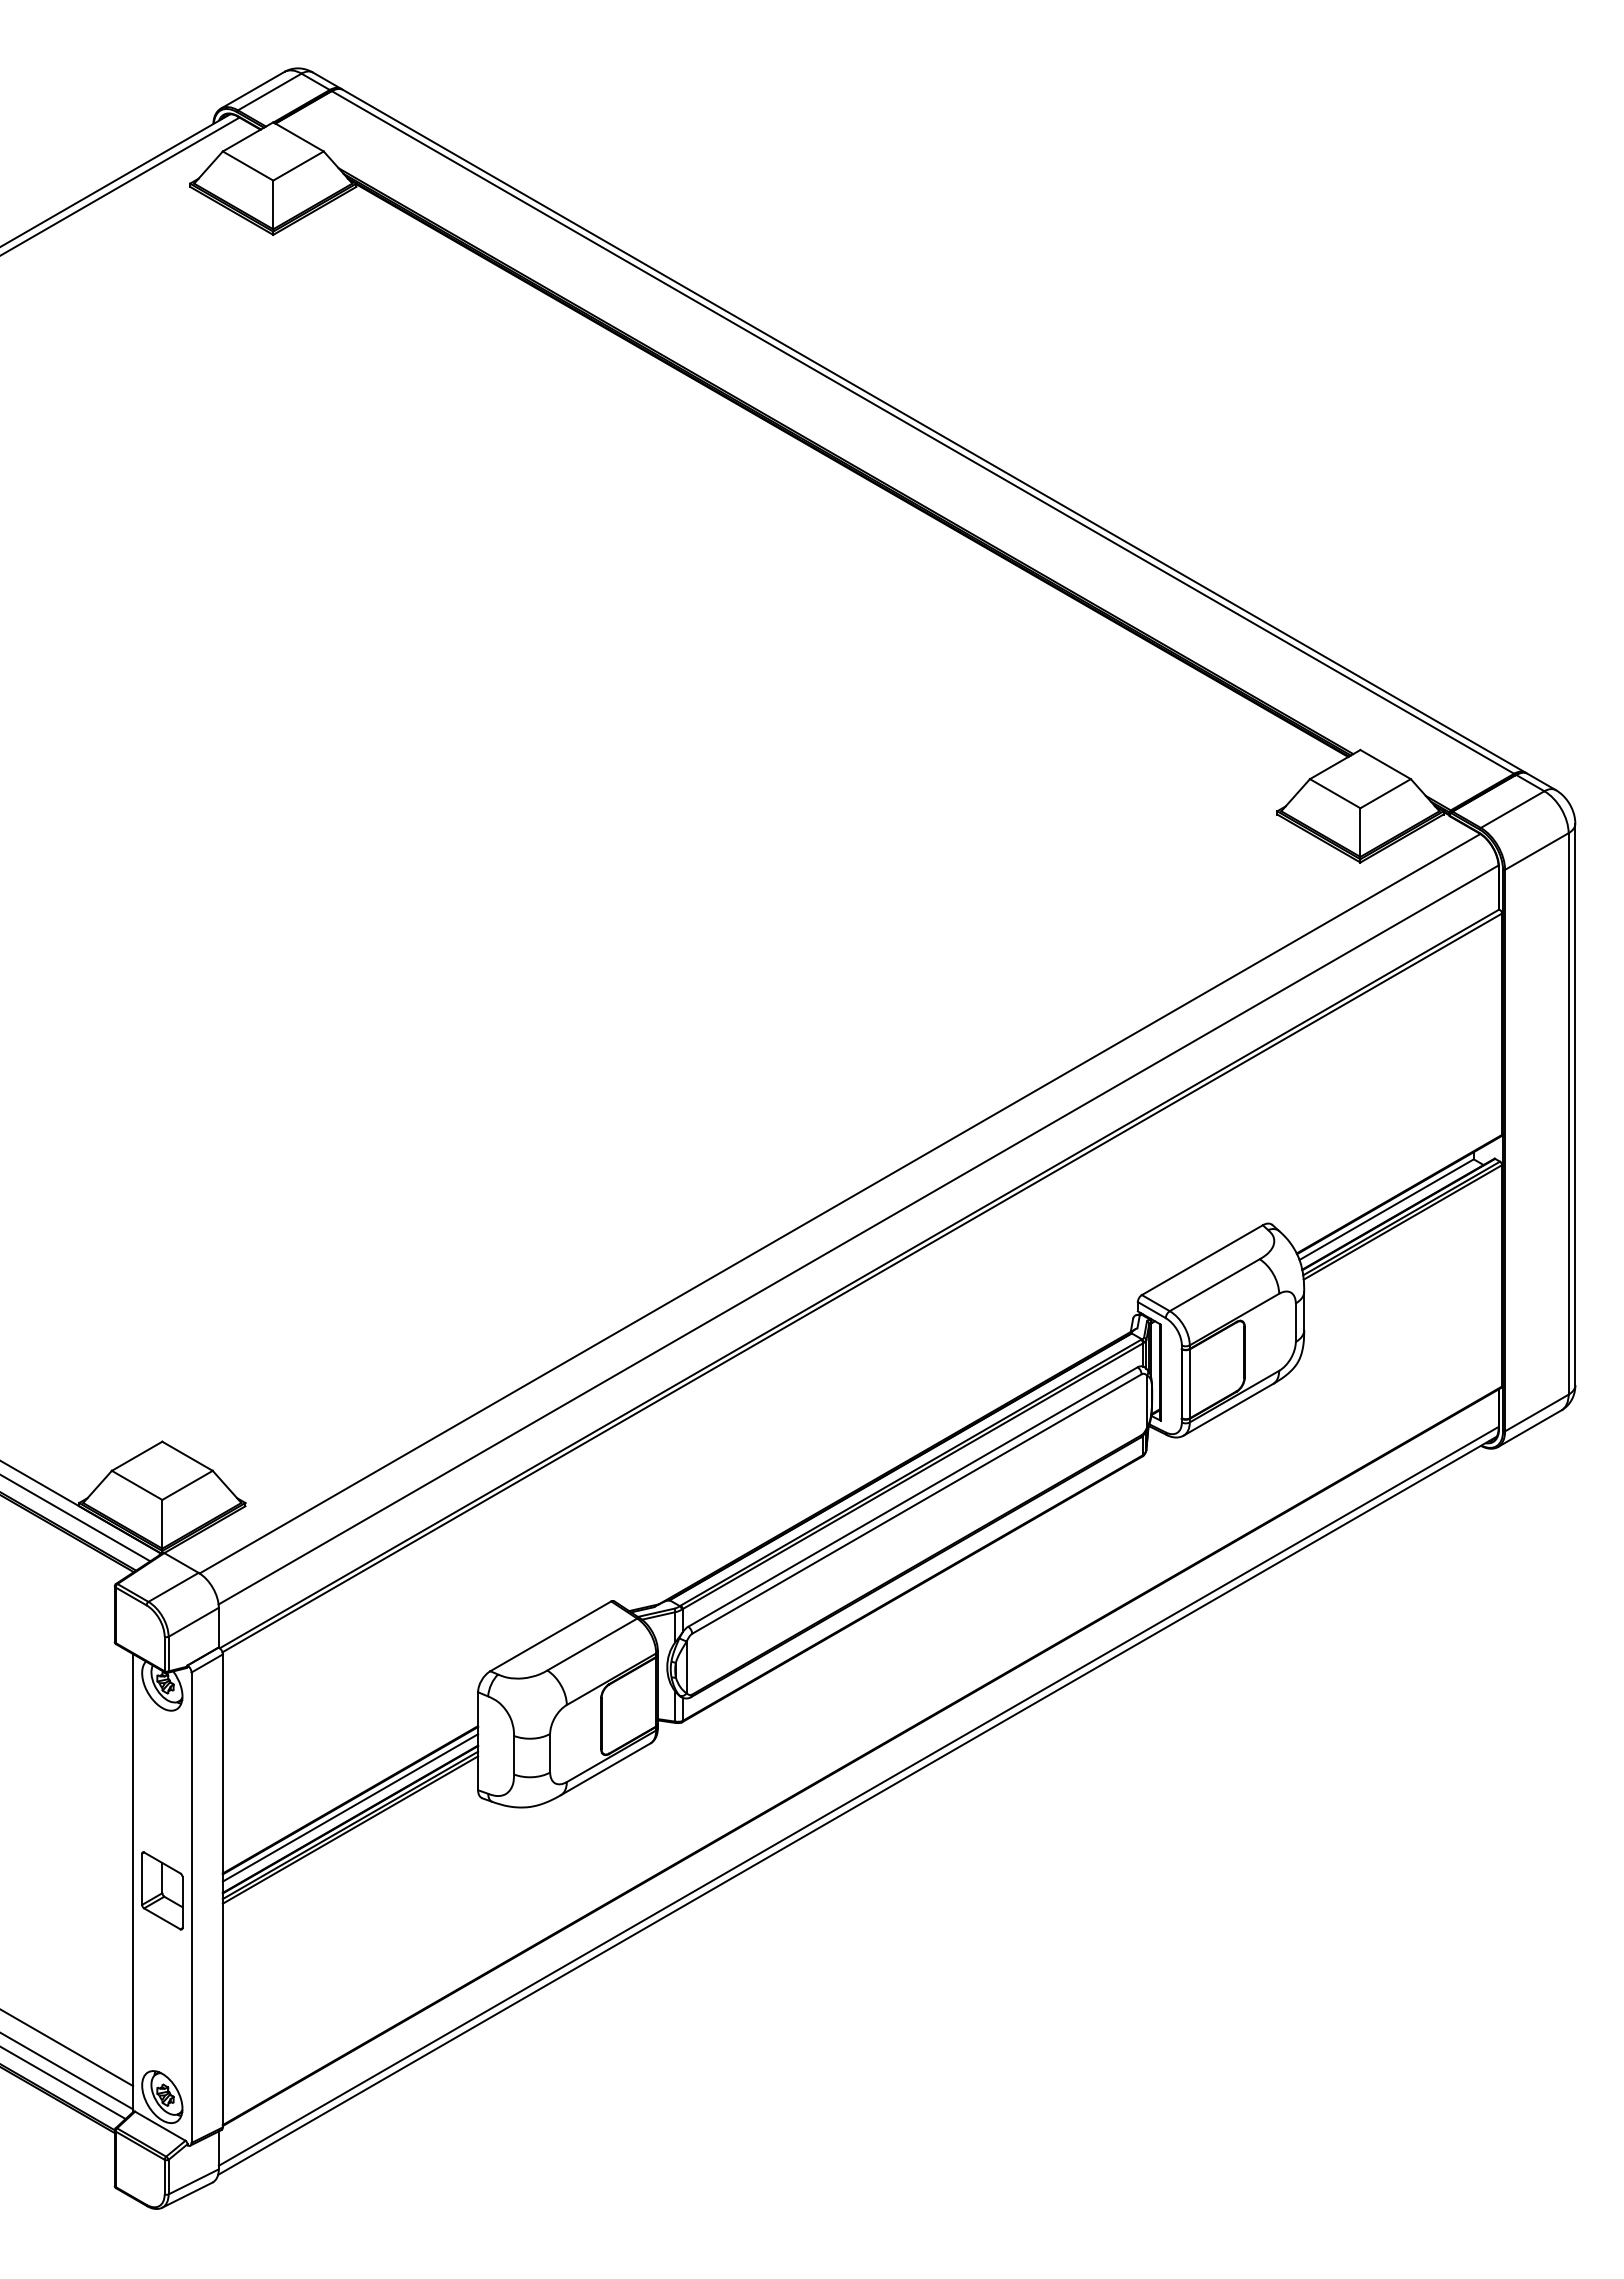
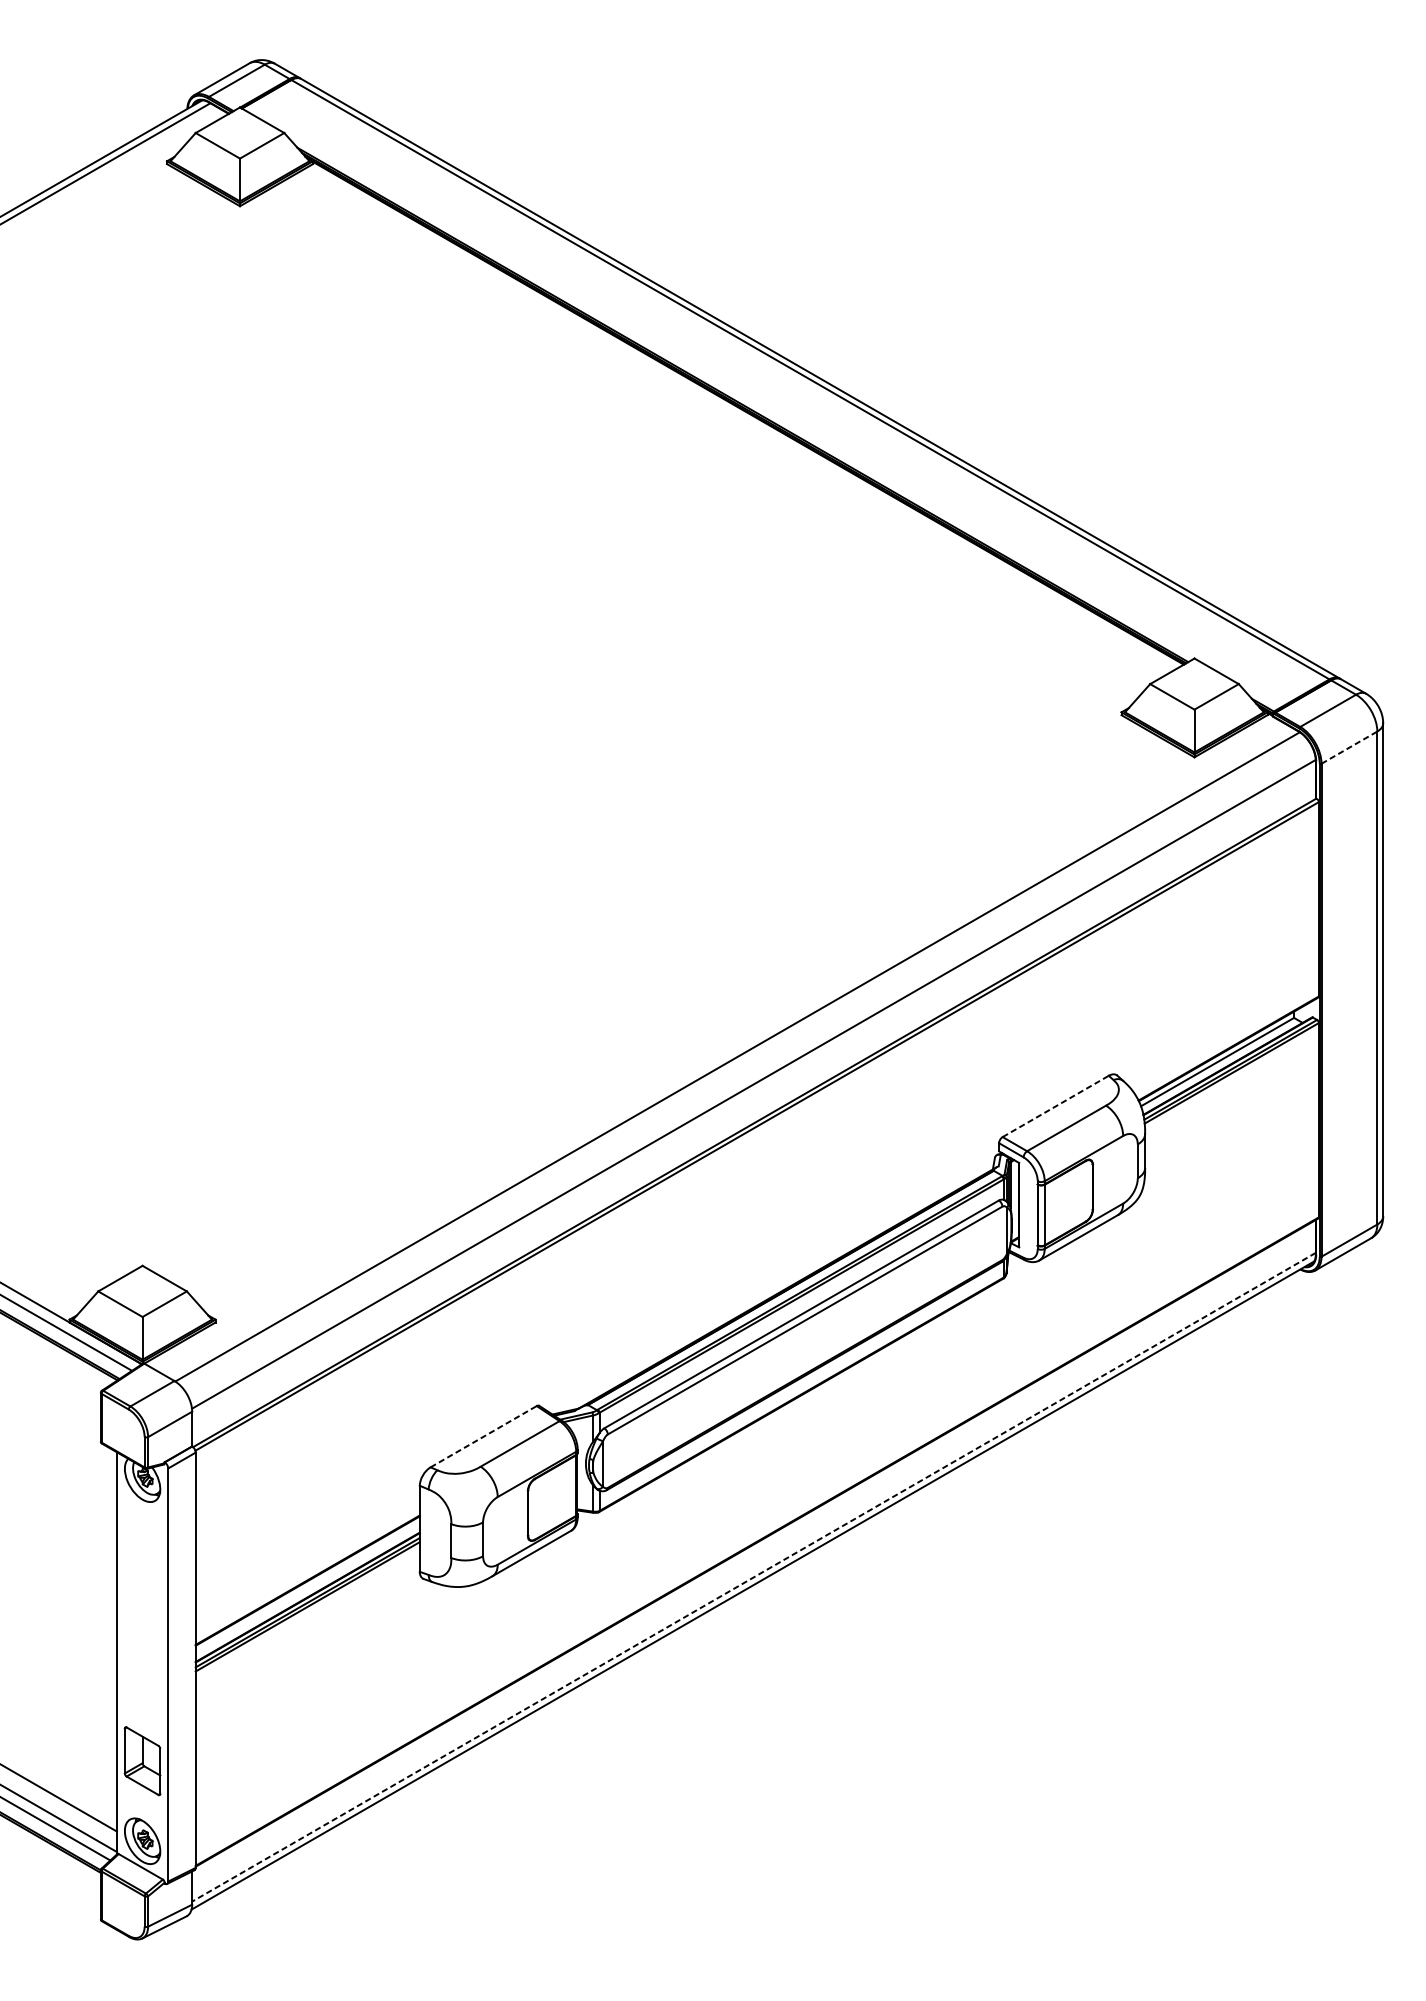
line: (1536, 851) -> (1349, 747), solid -> dashed
line: (1202, 1260) -> (1055, 1106), solid -> dashed
line: (550, 1636) -> (483, 1436), solid -> dashed
line: (858, 1796) -> (753, 1577), solid -> dashed
line: (350, 1807) -> (307, 1587), removed
part: (162, 1890) -> (142, 1760), moved

